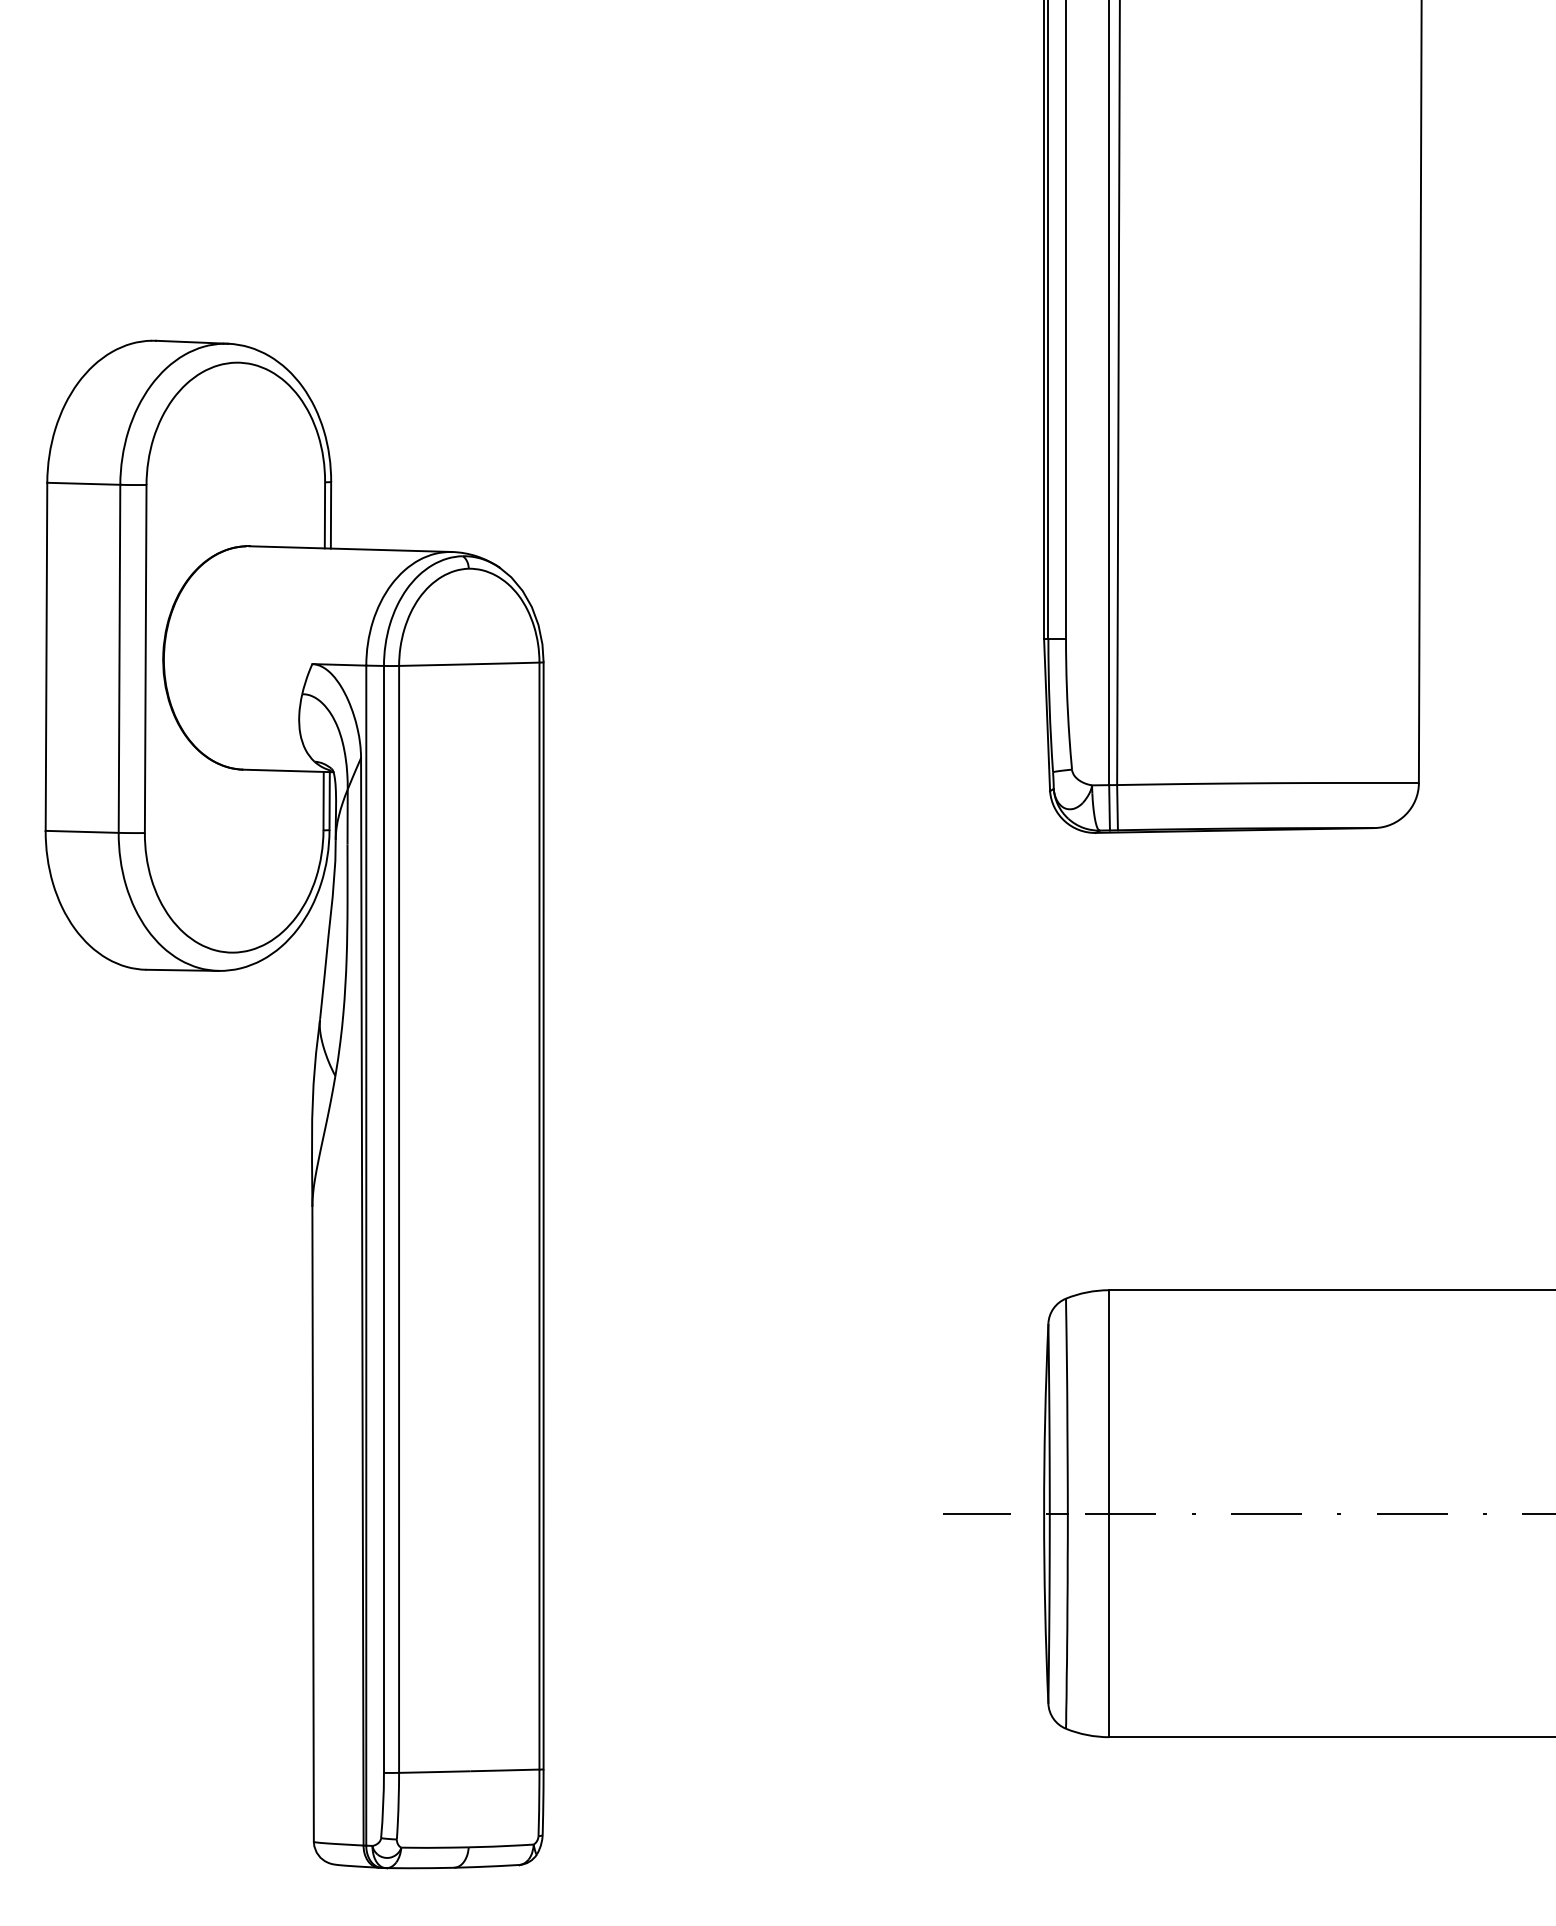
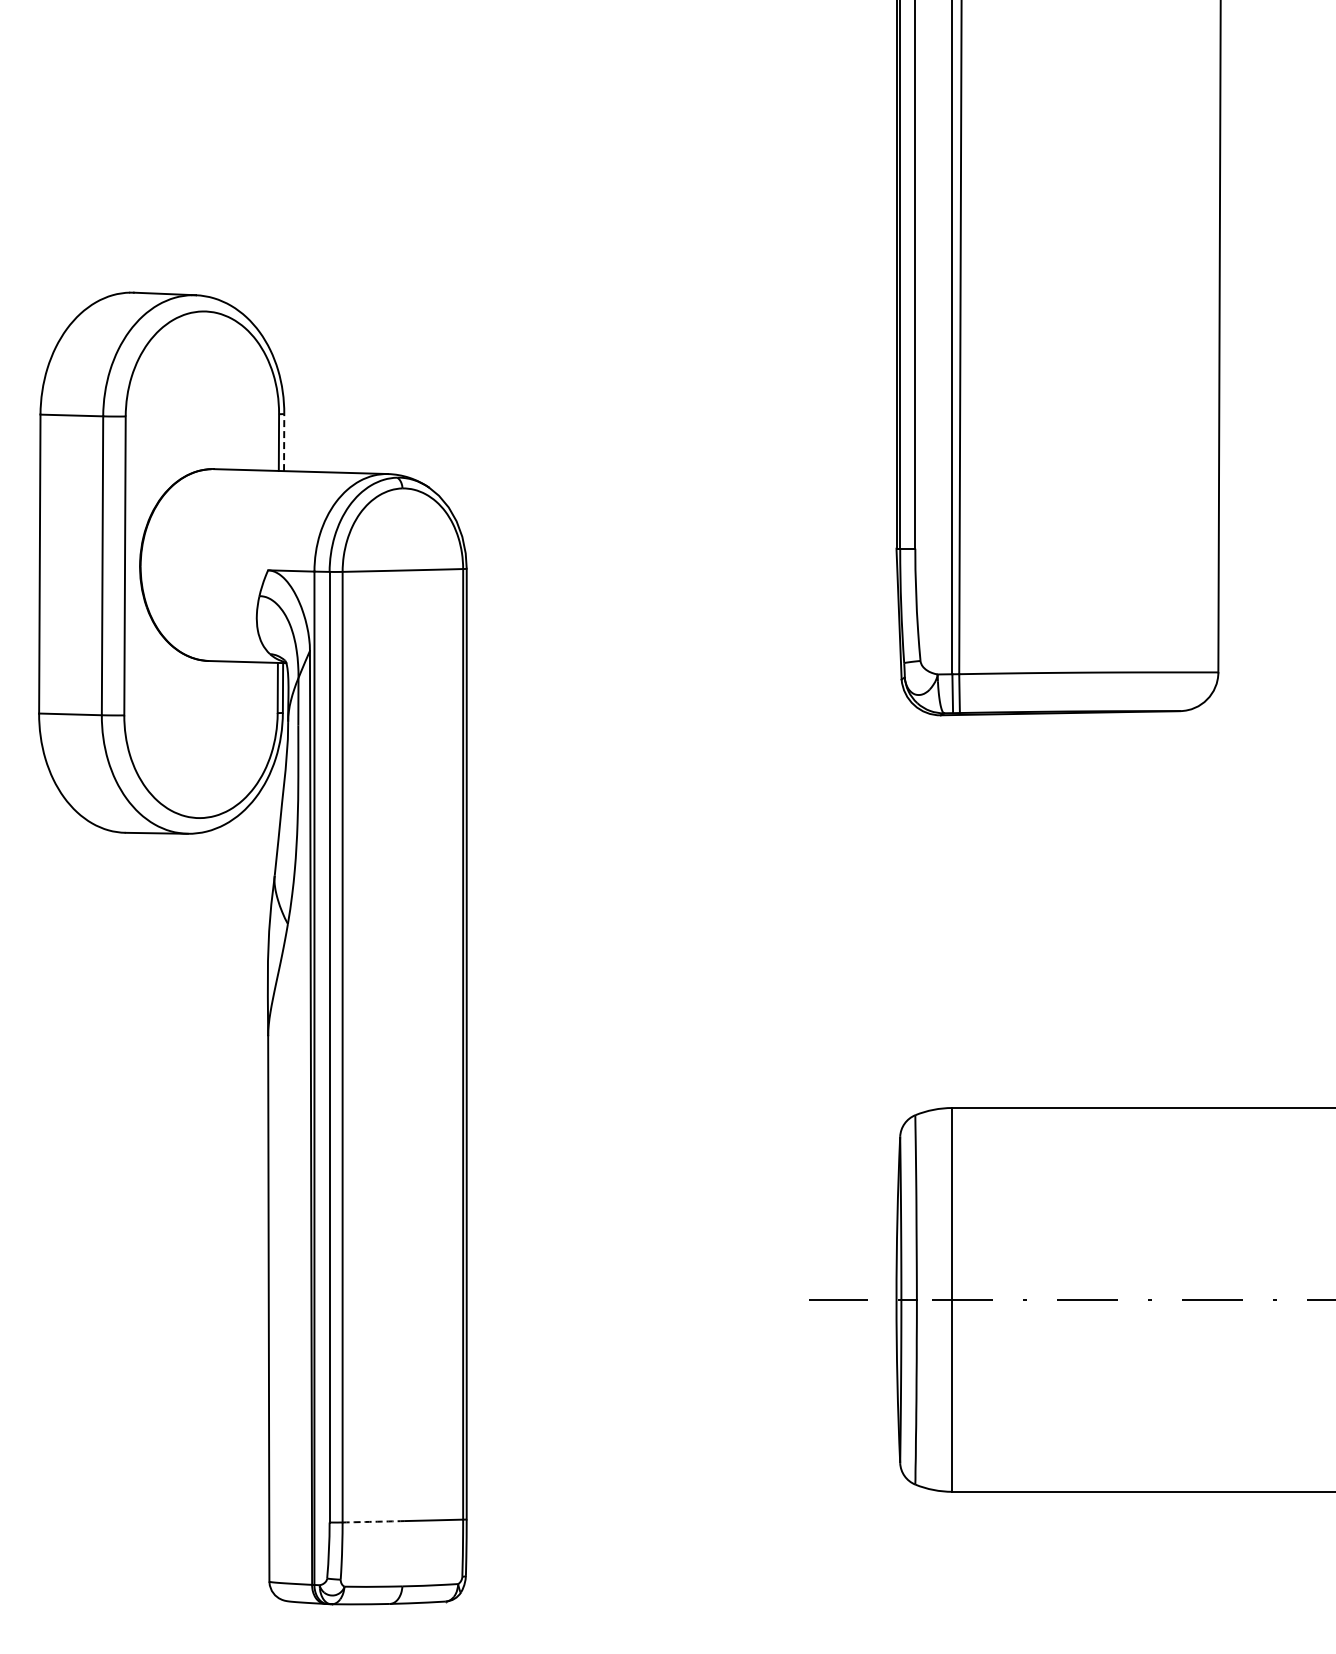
line: (331, 515) -> (284, 442), solid -> dashed
arc: (435, 1771) -> (373, 1521), solid -> dashed

